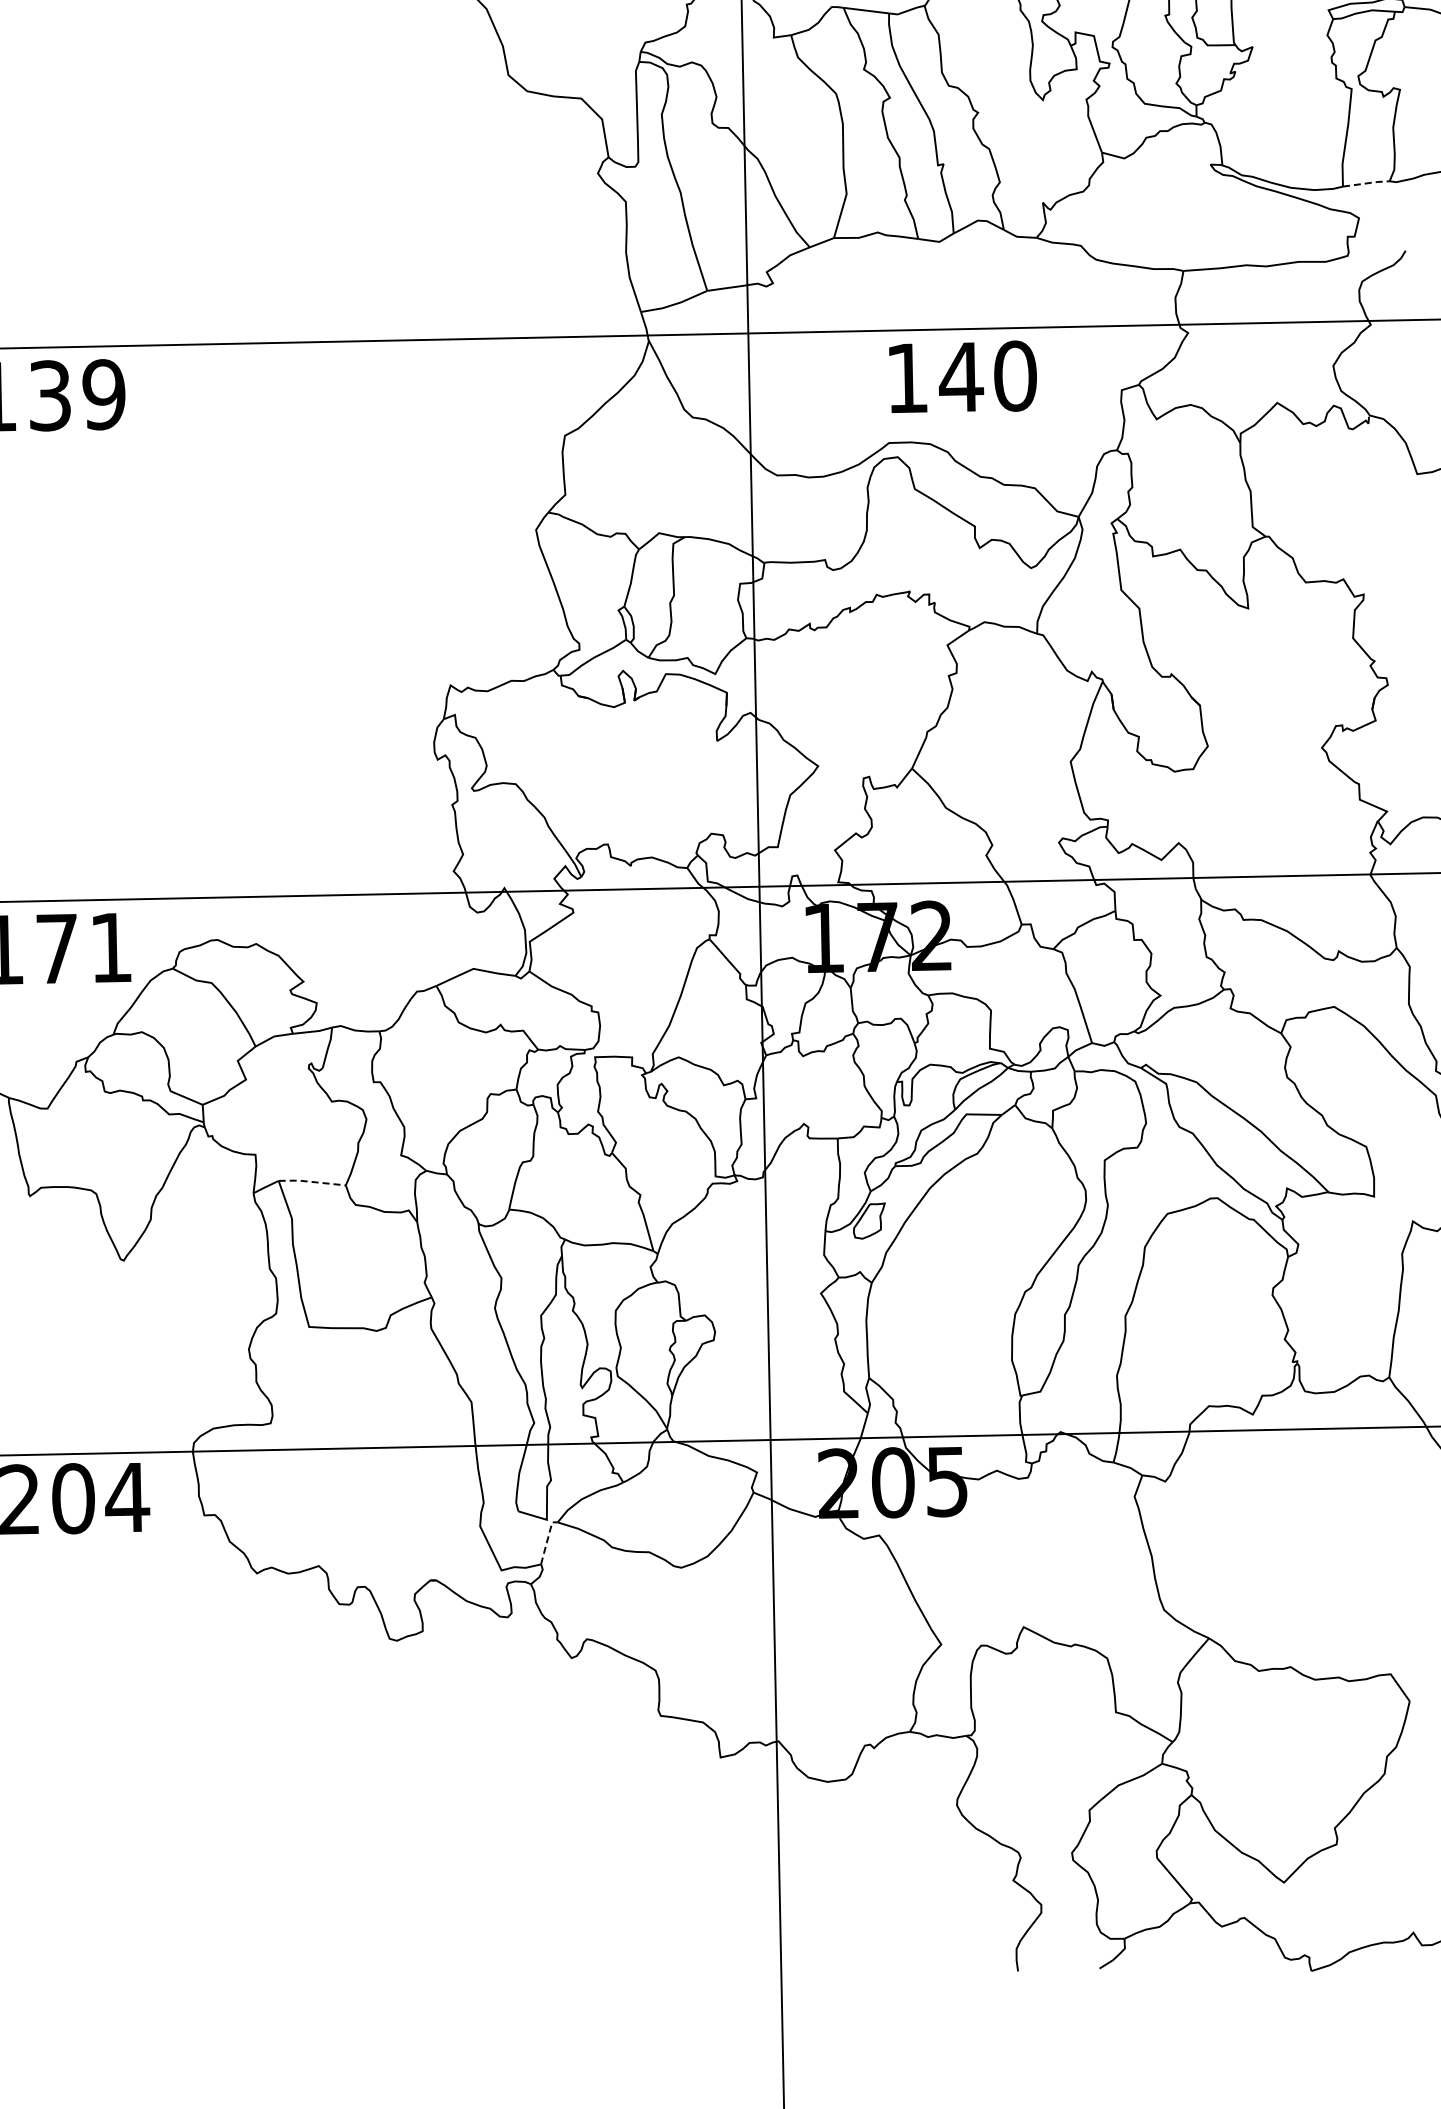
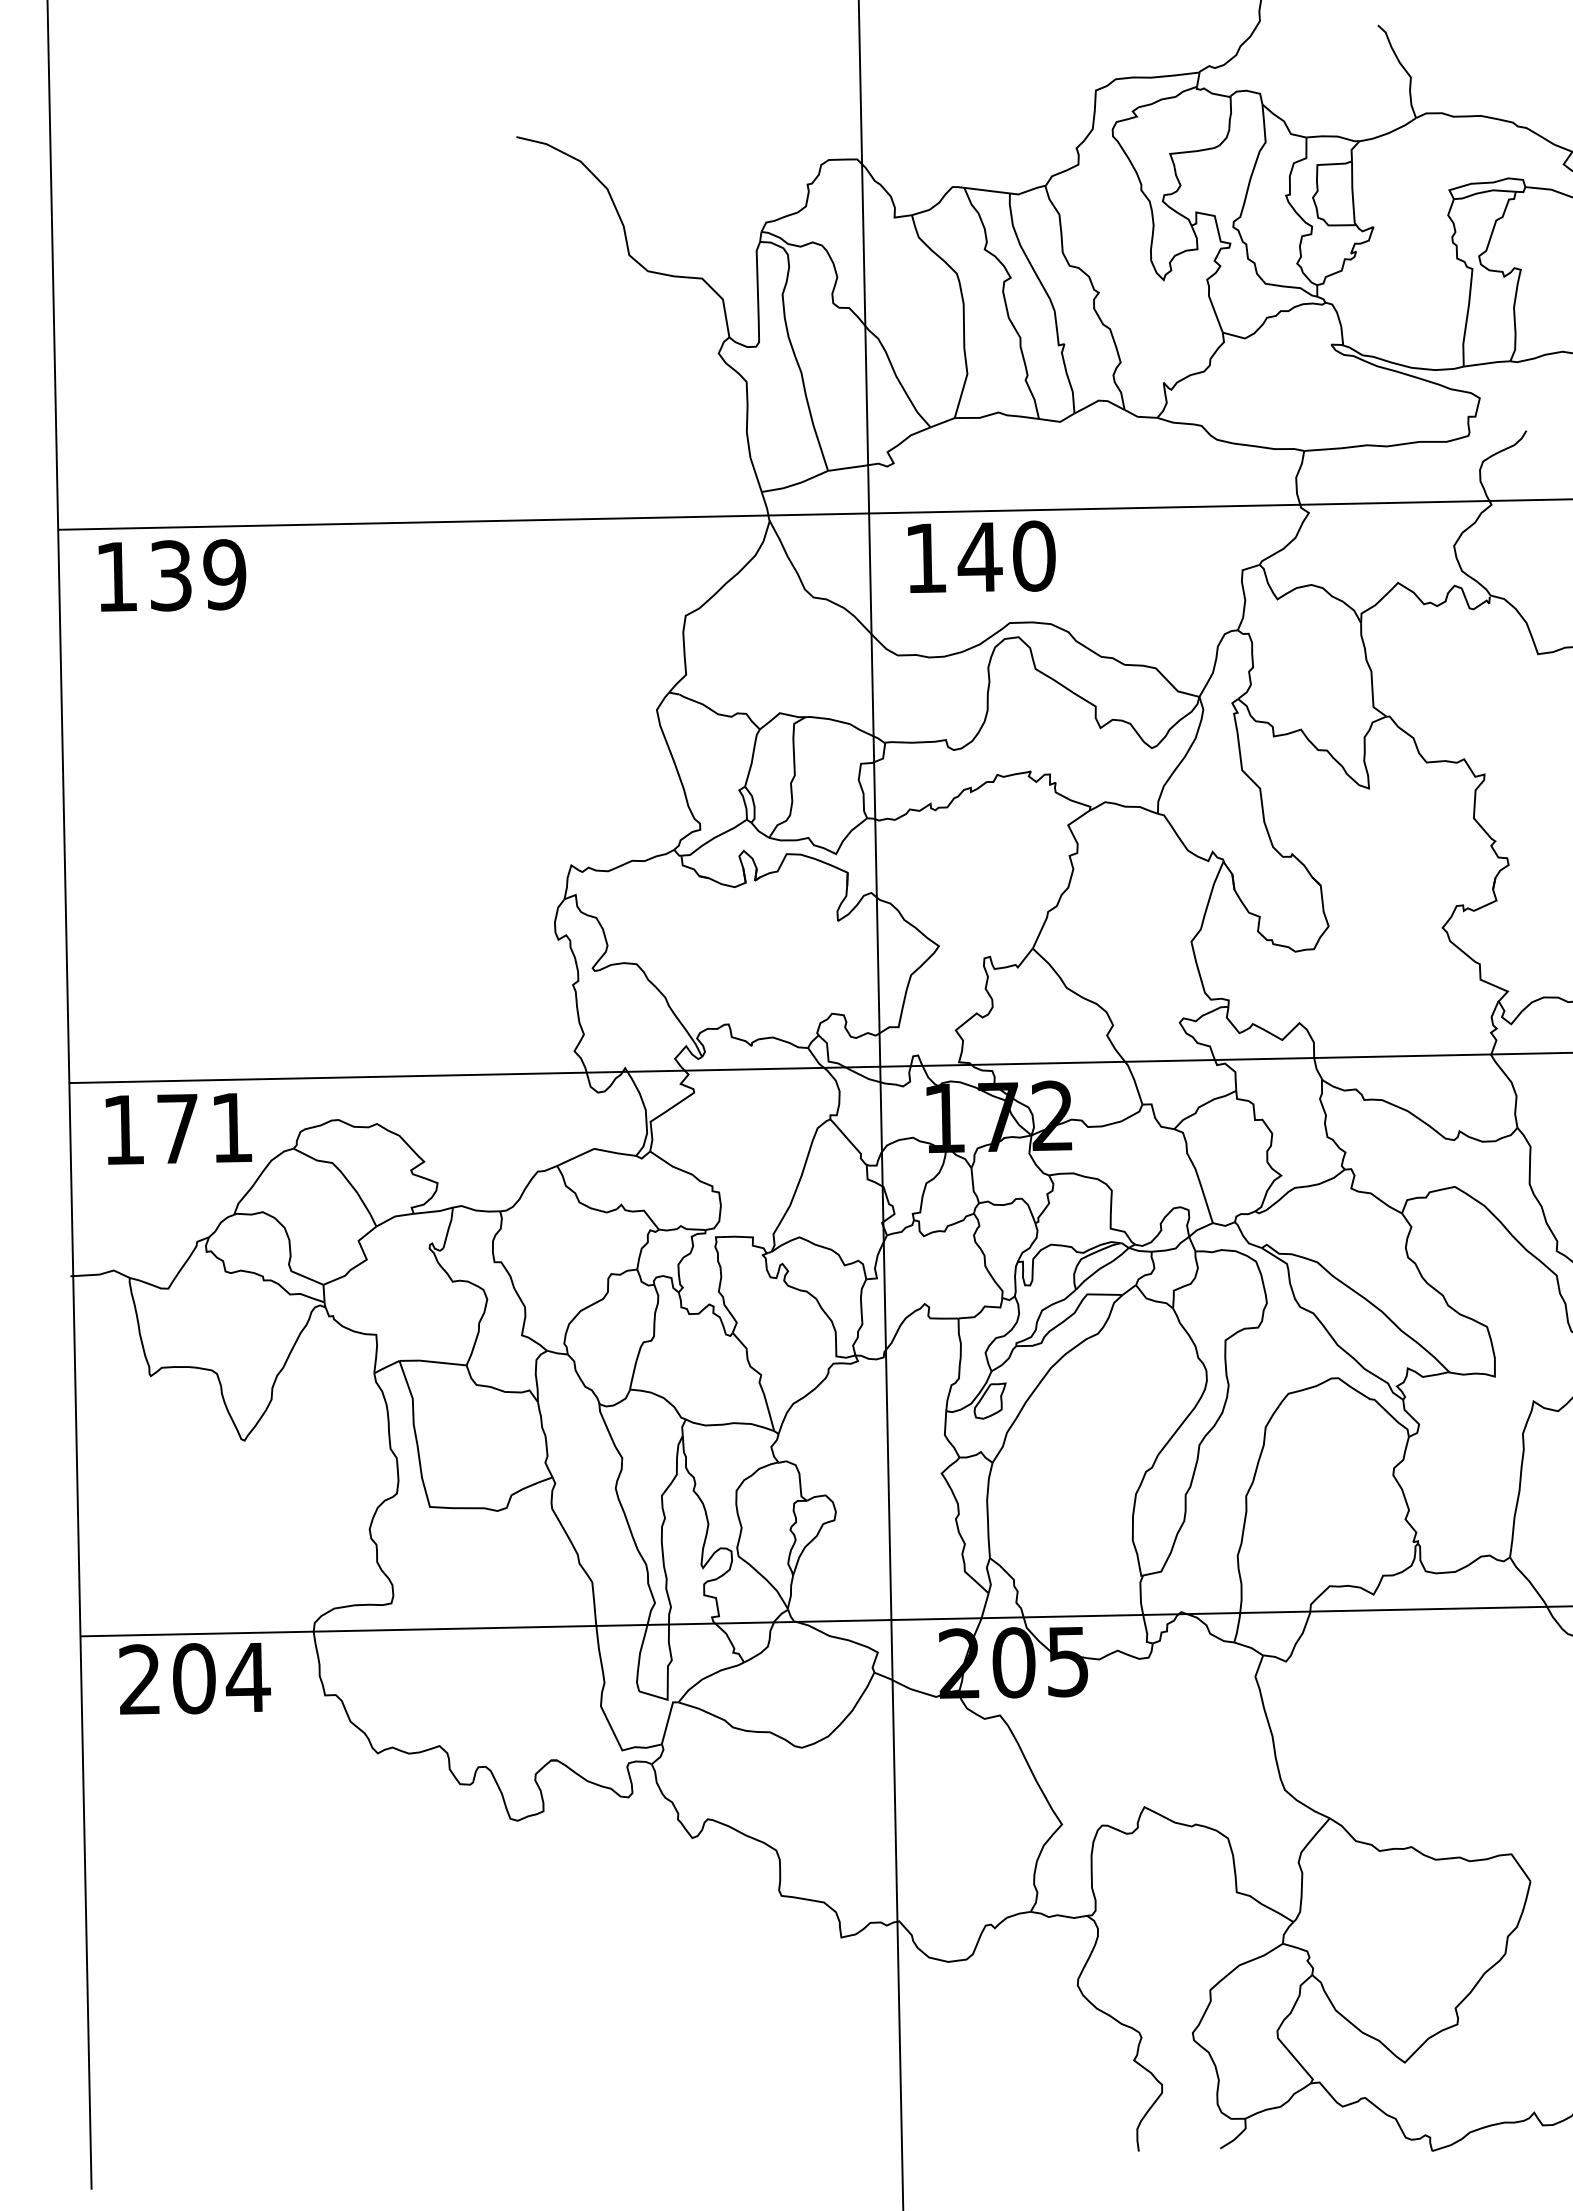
line: (1367, 183) -> (1488, 363), dashed -> solid
text: (962, 376) -> (981, 556), moved
line: (311, 1181) -> (432, 1361), dashed -> solid
line: (547, 1540) -> (668, 1720), dashed -> solid

